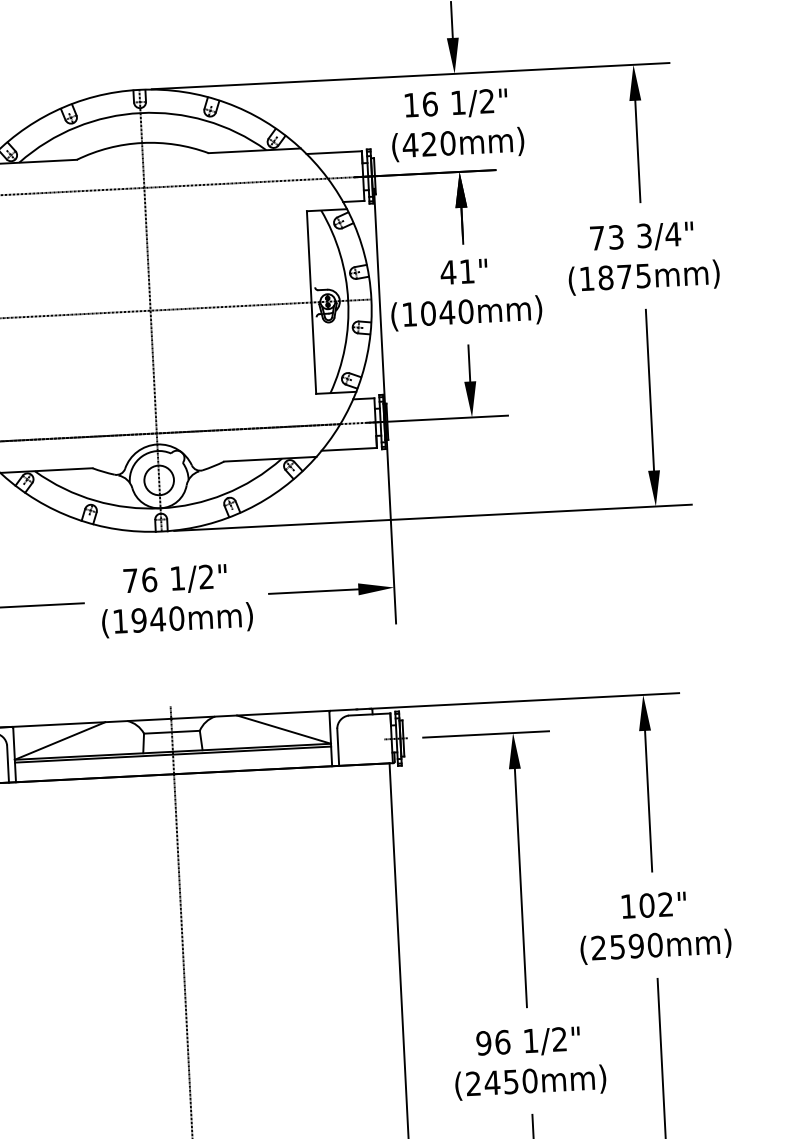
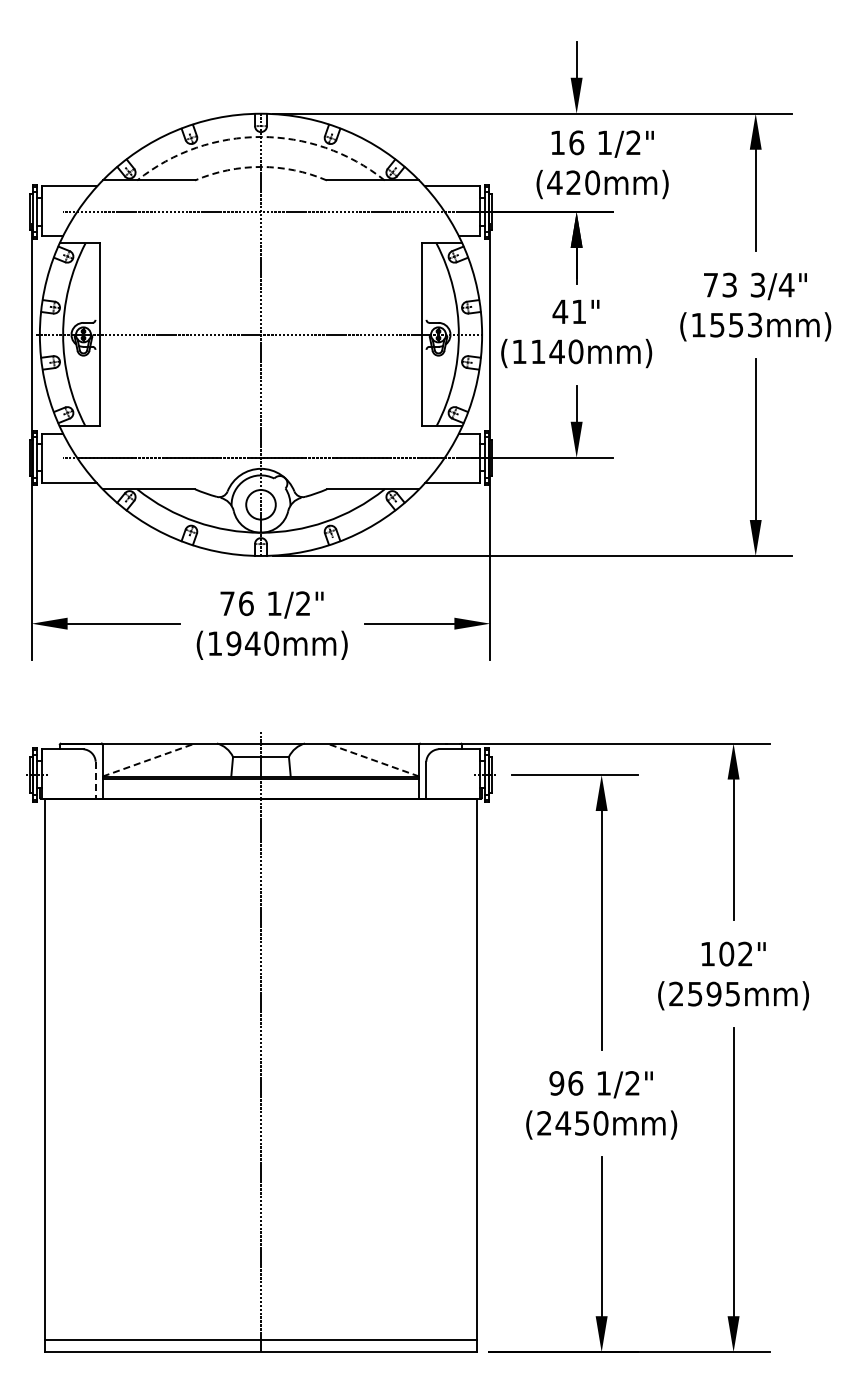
arc: (141, 113) -> (261, 137), solid -> dashed
text: (457, 124) -> (602, 164), moved
arc: (142, 142) -> (261, 166), solid -> dashed
text: (624, 276) -> (736, 324), (1875mm) -> (1553mm)
text: (428, 313) -> (538, 351), (1040mm) -> (1140mm)
line: (283, 729) -> (372, 759), solid -> dashed
line: (60, 740) -> (149, 759), solid -> dashed
line: (7, 764) -> (95, 780), solid -> dashed
text: (654, 944) -> (732, 993), (2590mm) -> (2595mm)

